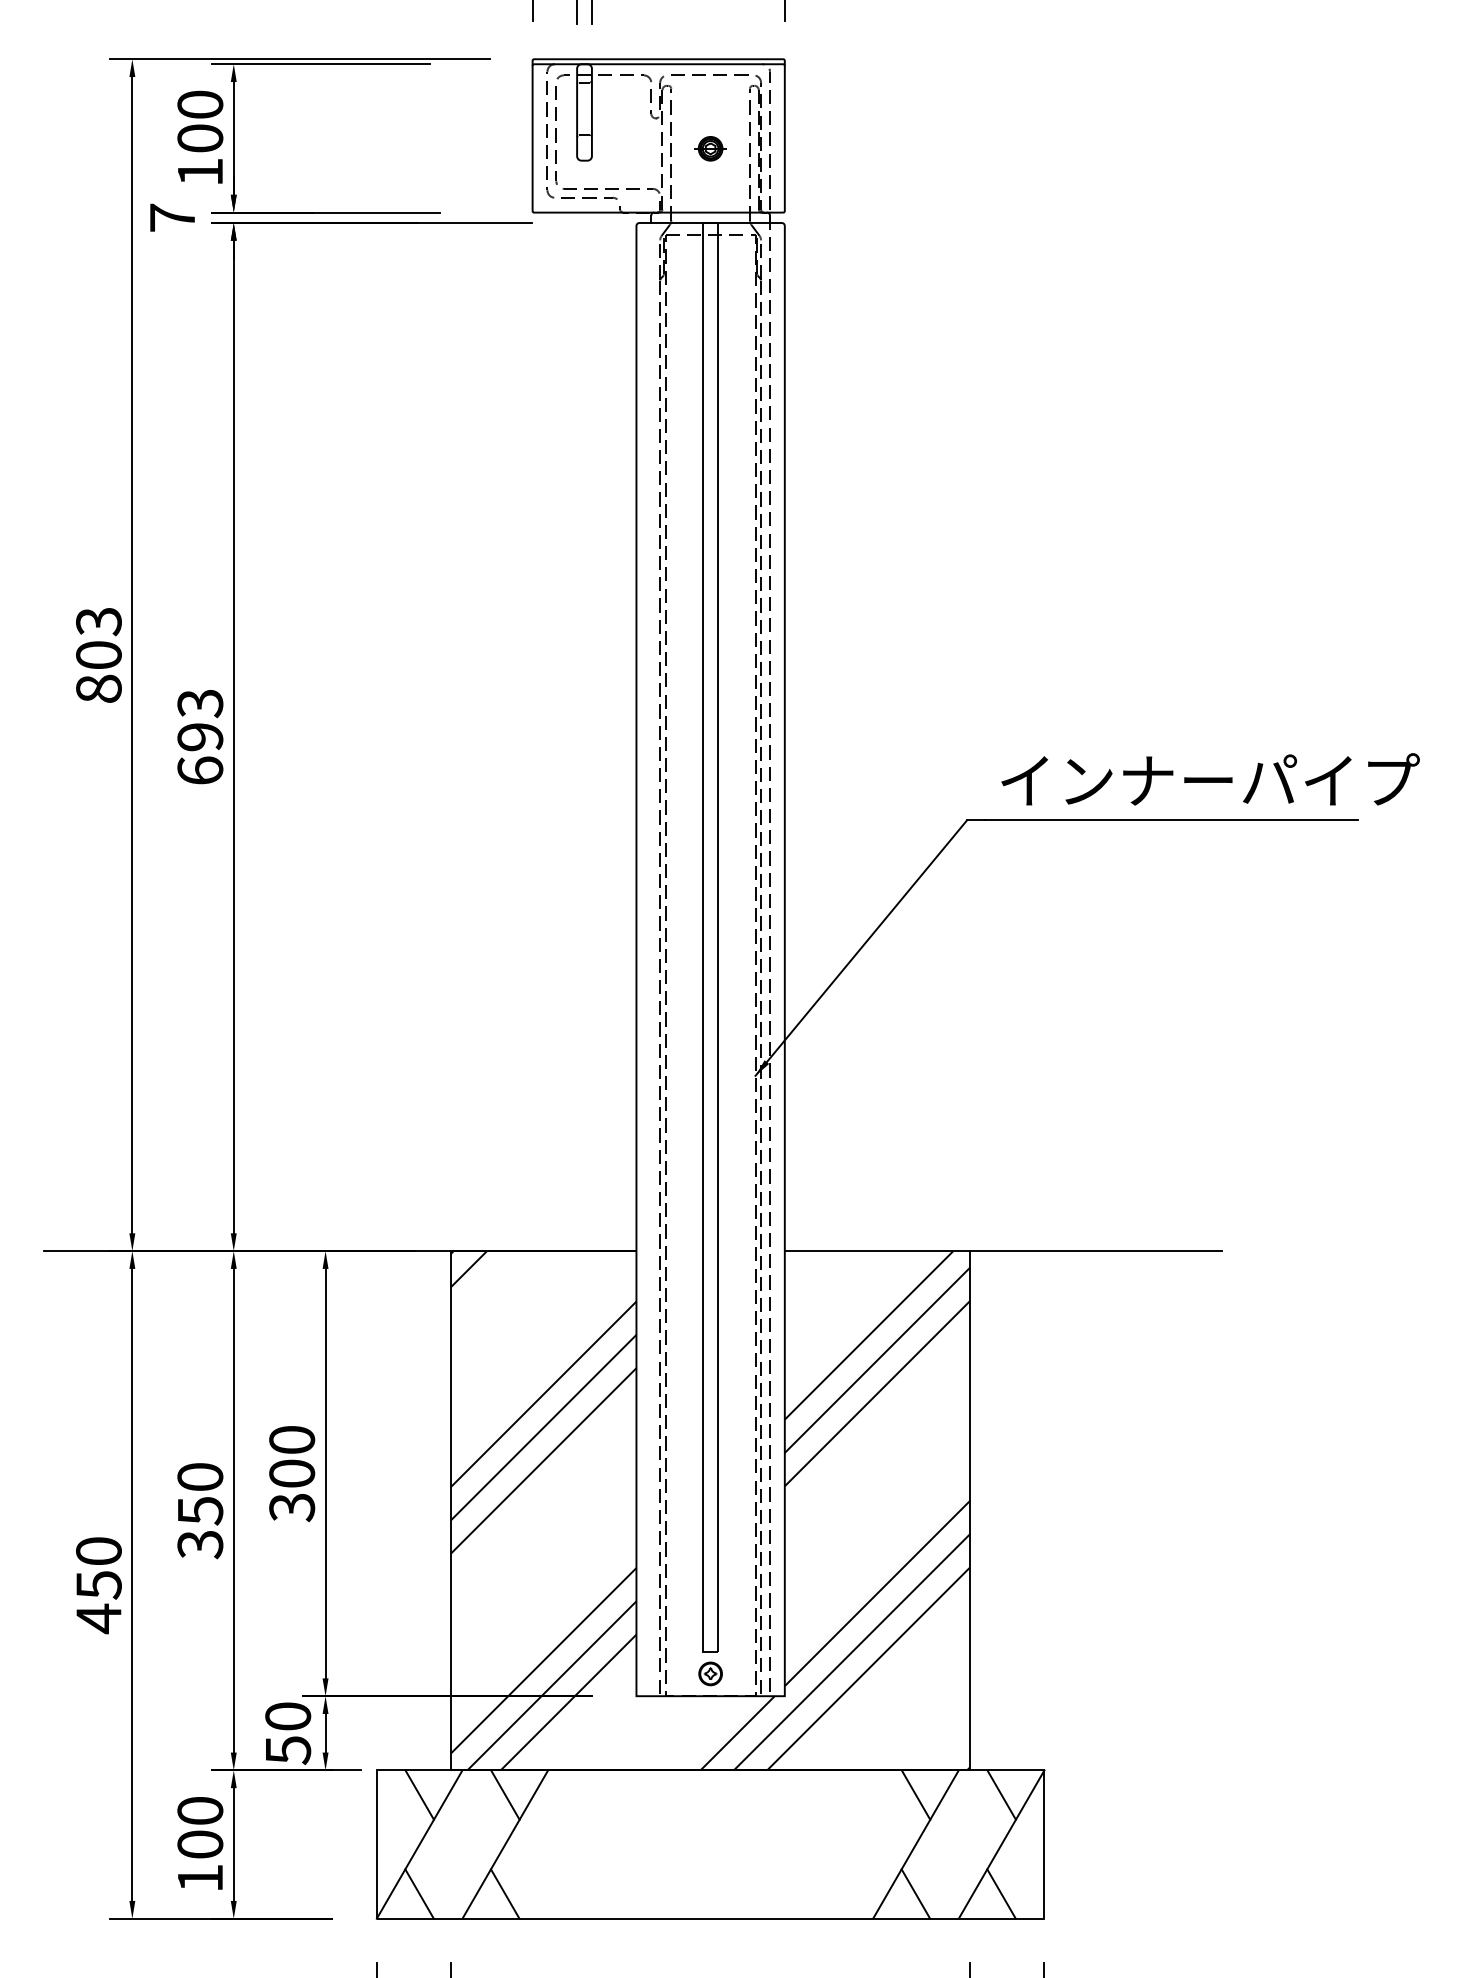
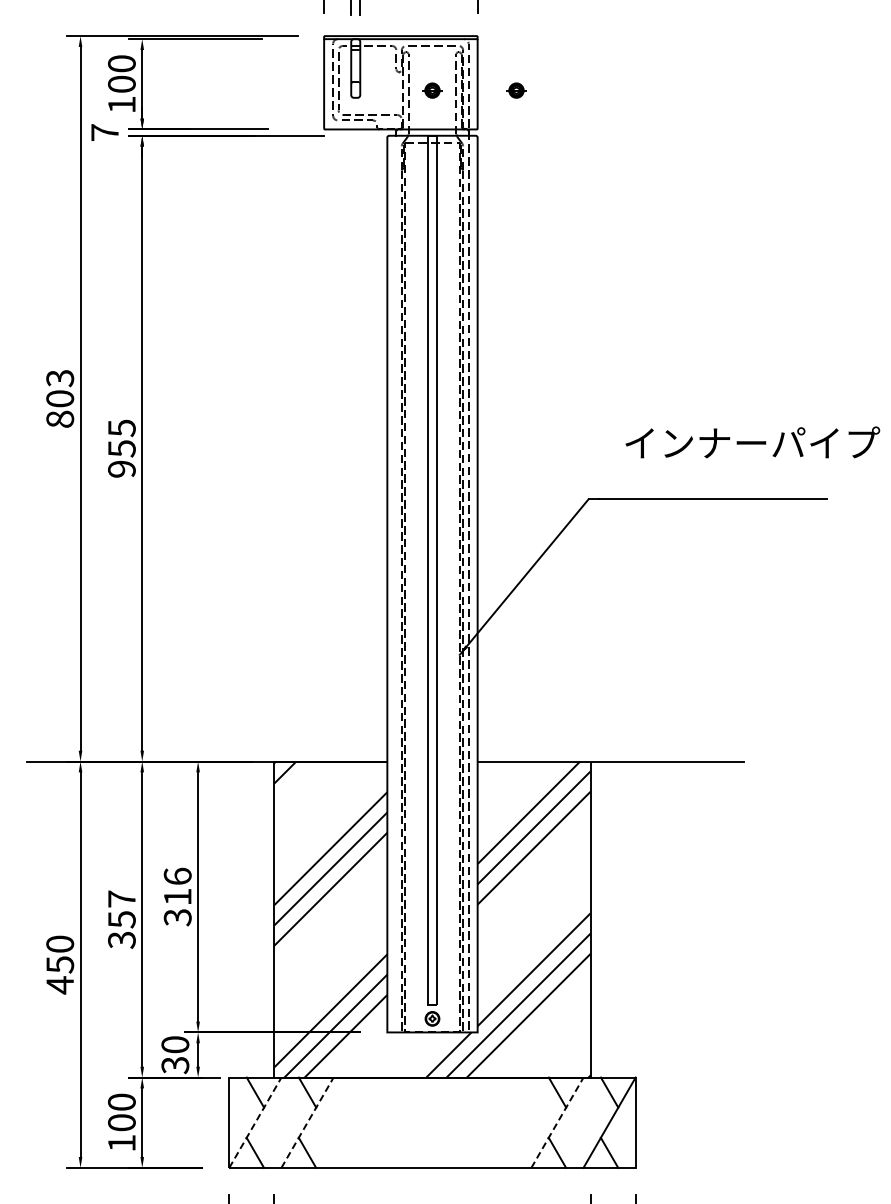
part: (848, 148) -> (516, 90), added
text: (199, 736) -> (121, 448), 693 -> 955
text: (1210, 779) -> (752, 442), moved
text: (291, 1456) -> (177, 886), 300 -> 316
text: (199, 1476) -> (121, 898), 350 -> 357
text: (286, 1750) -> (174, 1065), 50 -> 30
line: (419, 1844) -> (255, 1122), solid -> dashed
line: (505, 1844) -> (307, 1122), solid -> dashed
line: (916, 1844) -> (557, 1122), solid -> dashed

